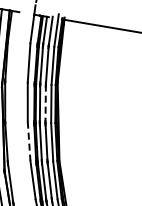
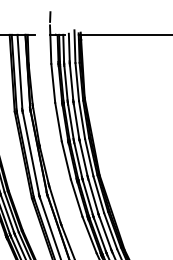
line: (45, 104) -> (76, 121), dashed -> solid
line: (29, 141) -> (66, 160), dashed -> solid

